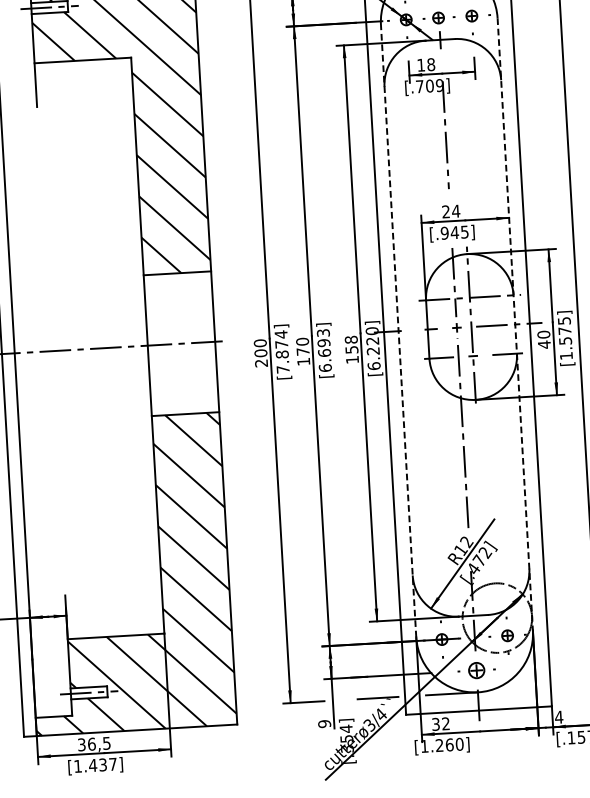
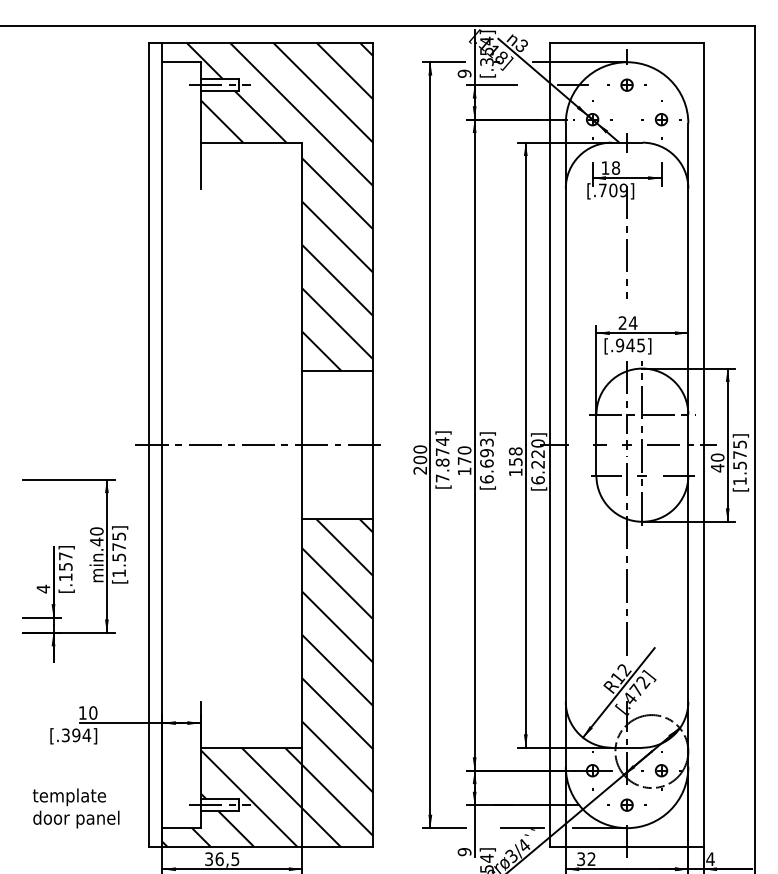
part: (438, 17) -> (626, 119), removed
line: (515, 324) -> (688, 445), dashed -> solid
line: (398, 331) -> (565, 445), dashed -> solid
part: (476, 669) -> (626, 804), size x0.71

